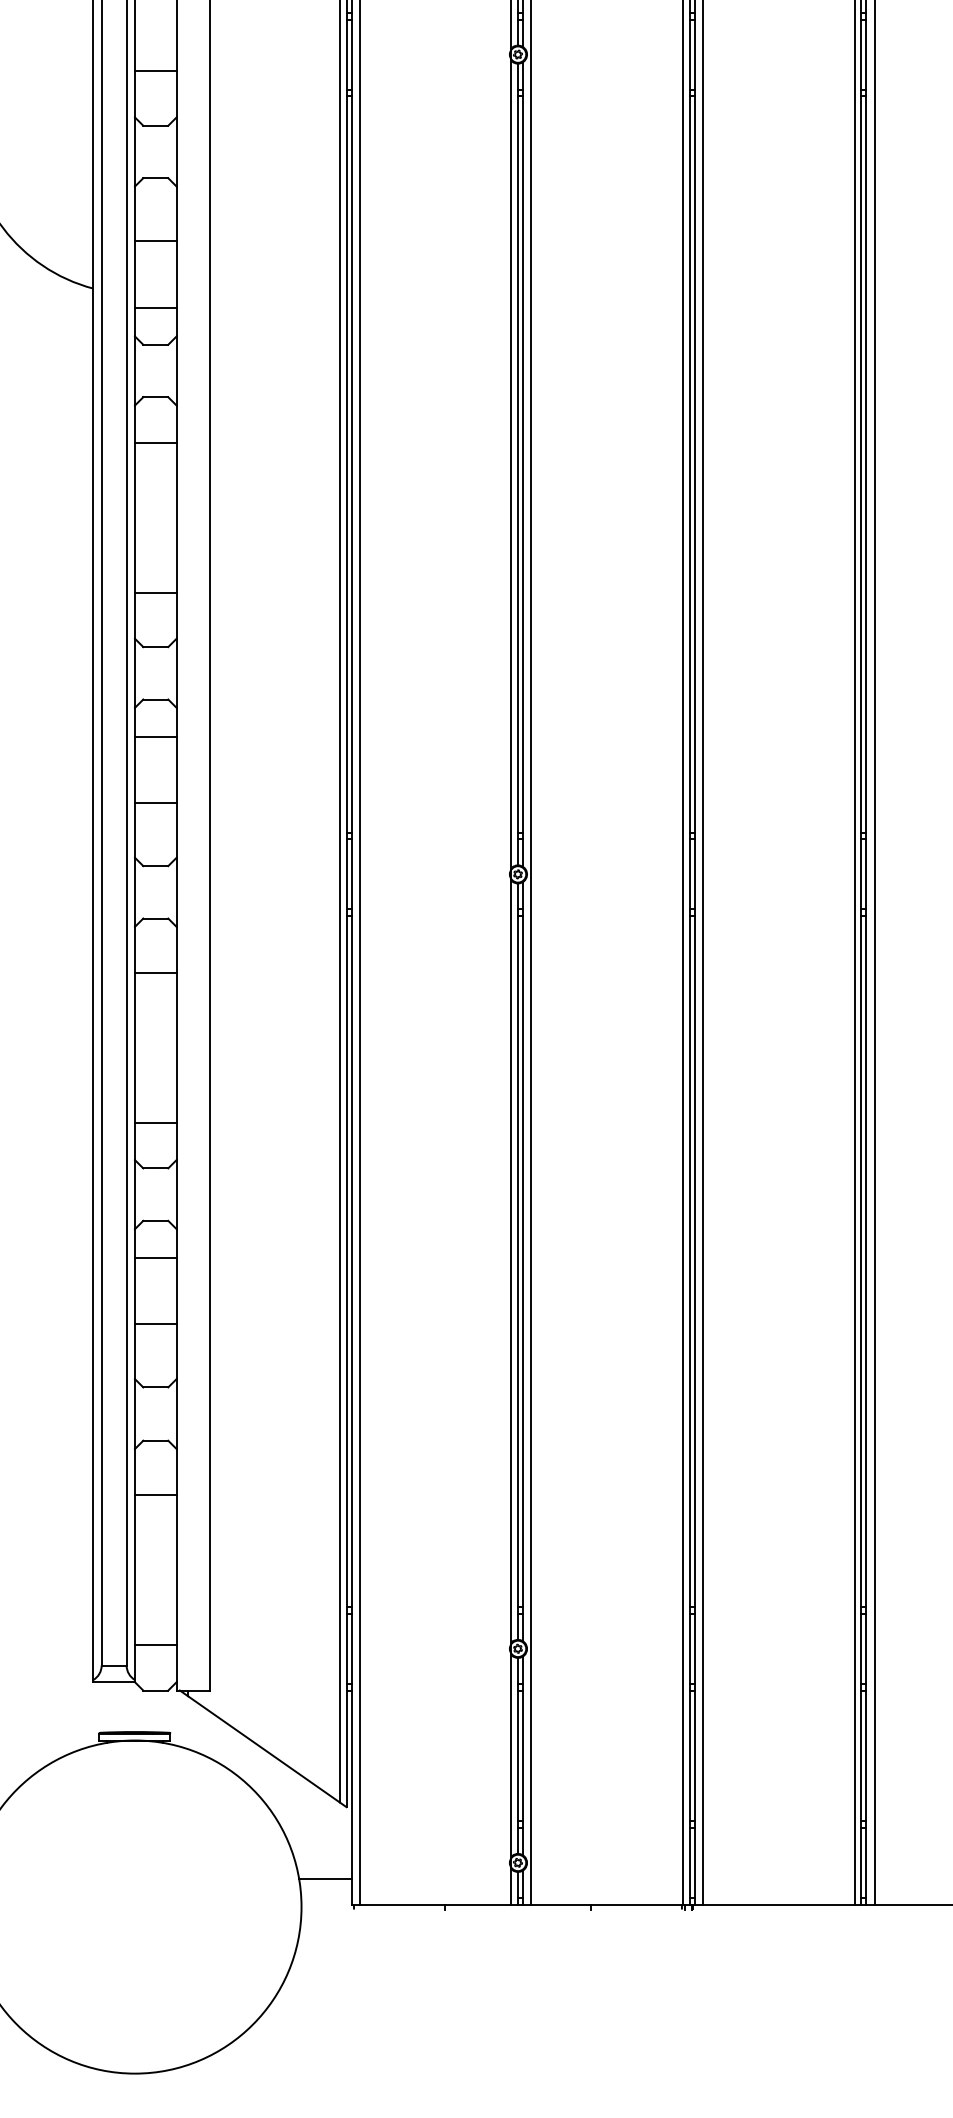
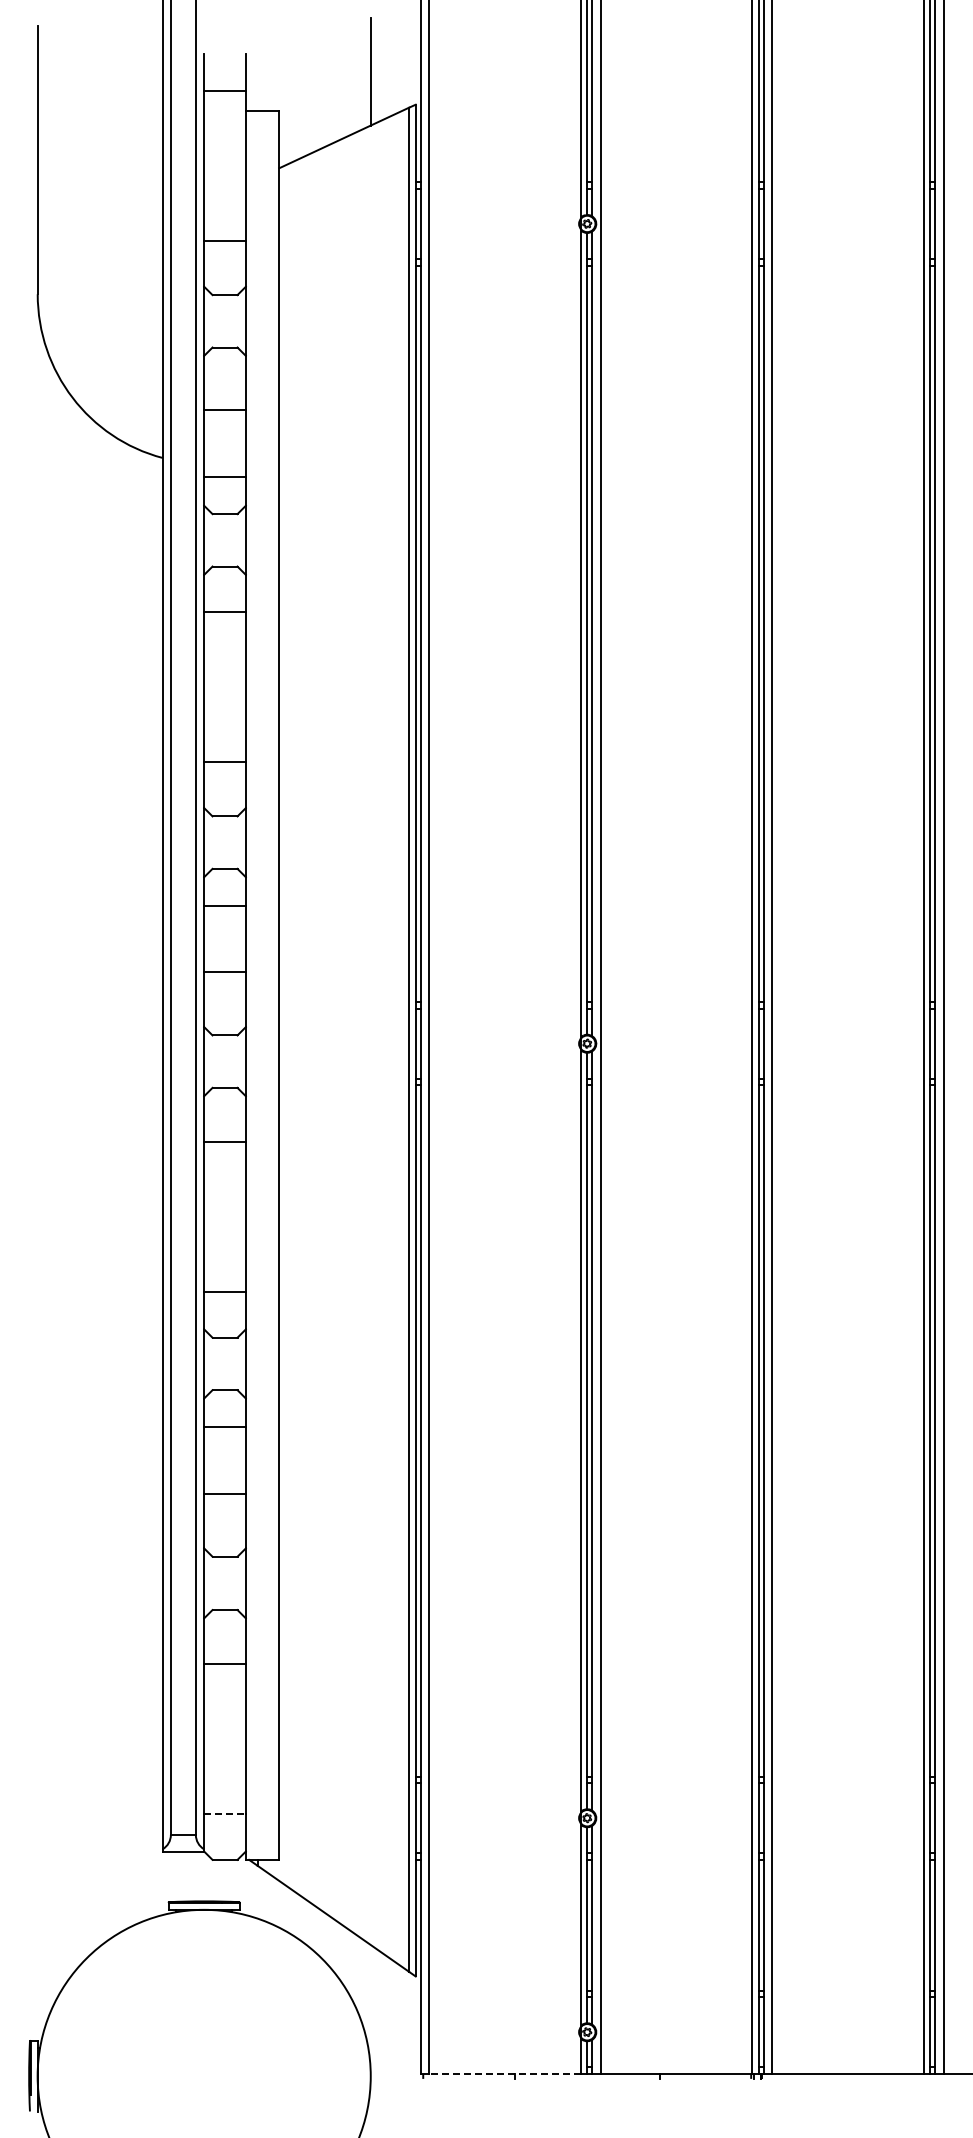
line: (156, 1645) -> (225, 1814), solid -> dashed
line: (325, 1879) -> (394, 2048), removed
line: (435, 1904) -> (504, 2073), solid -> dashed

